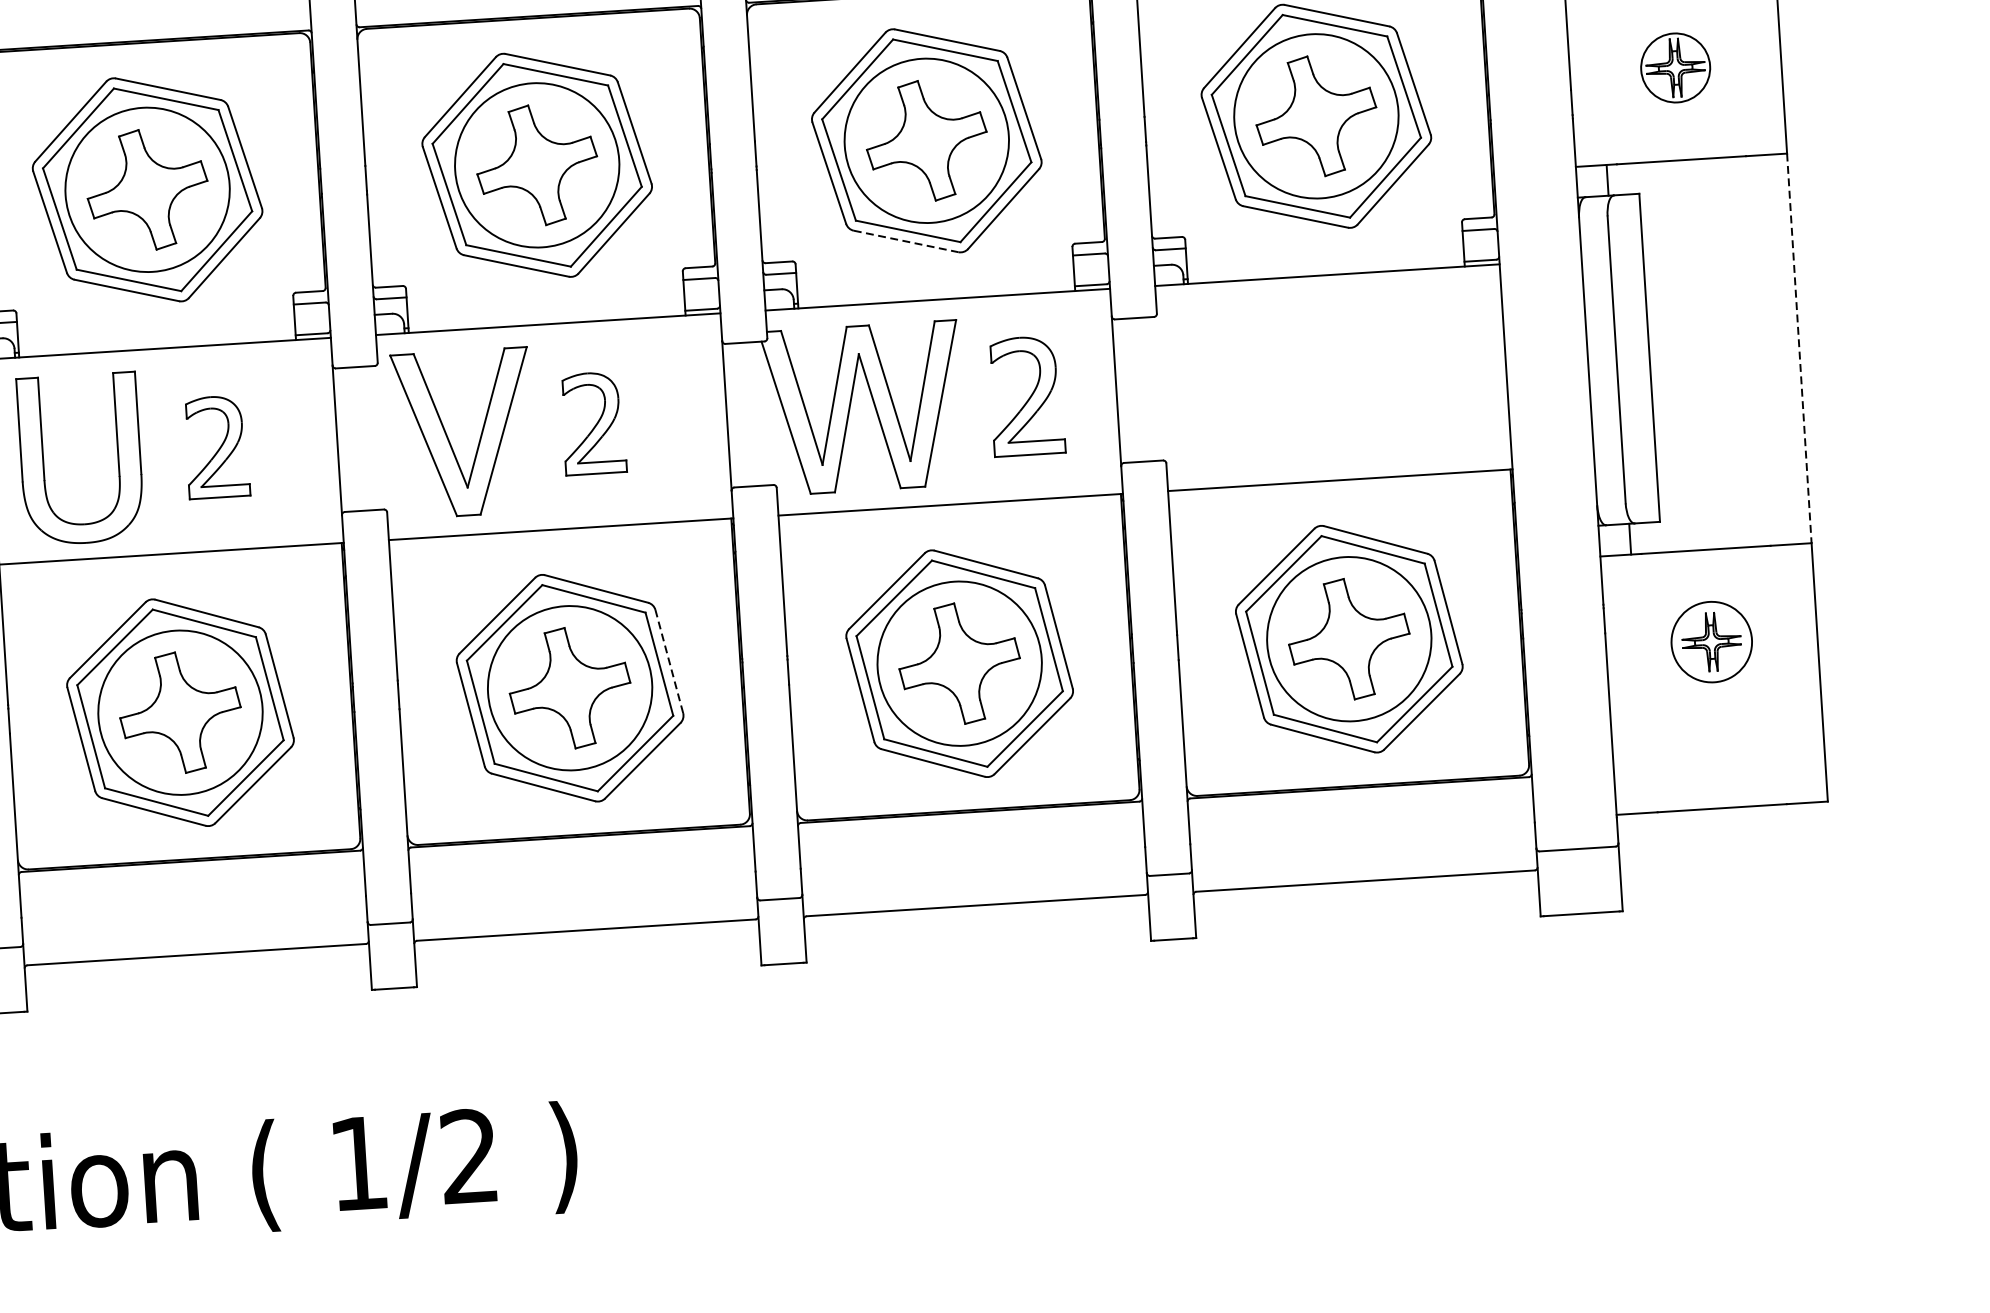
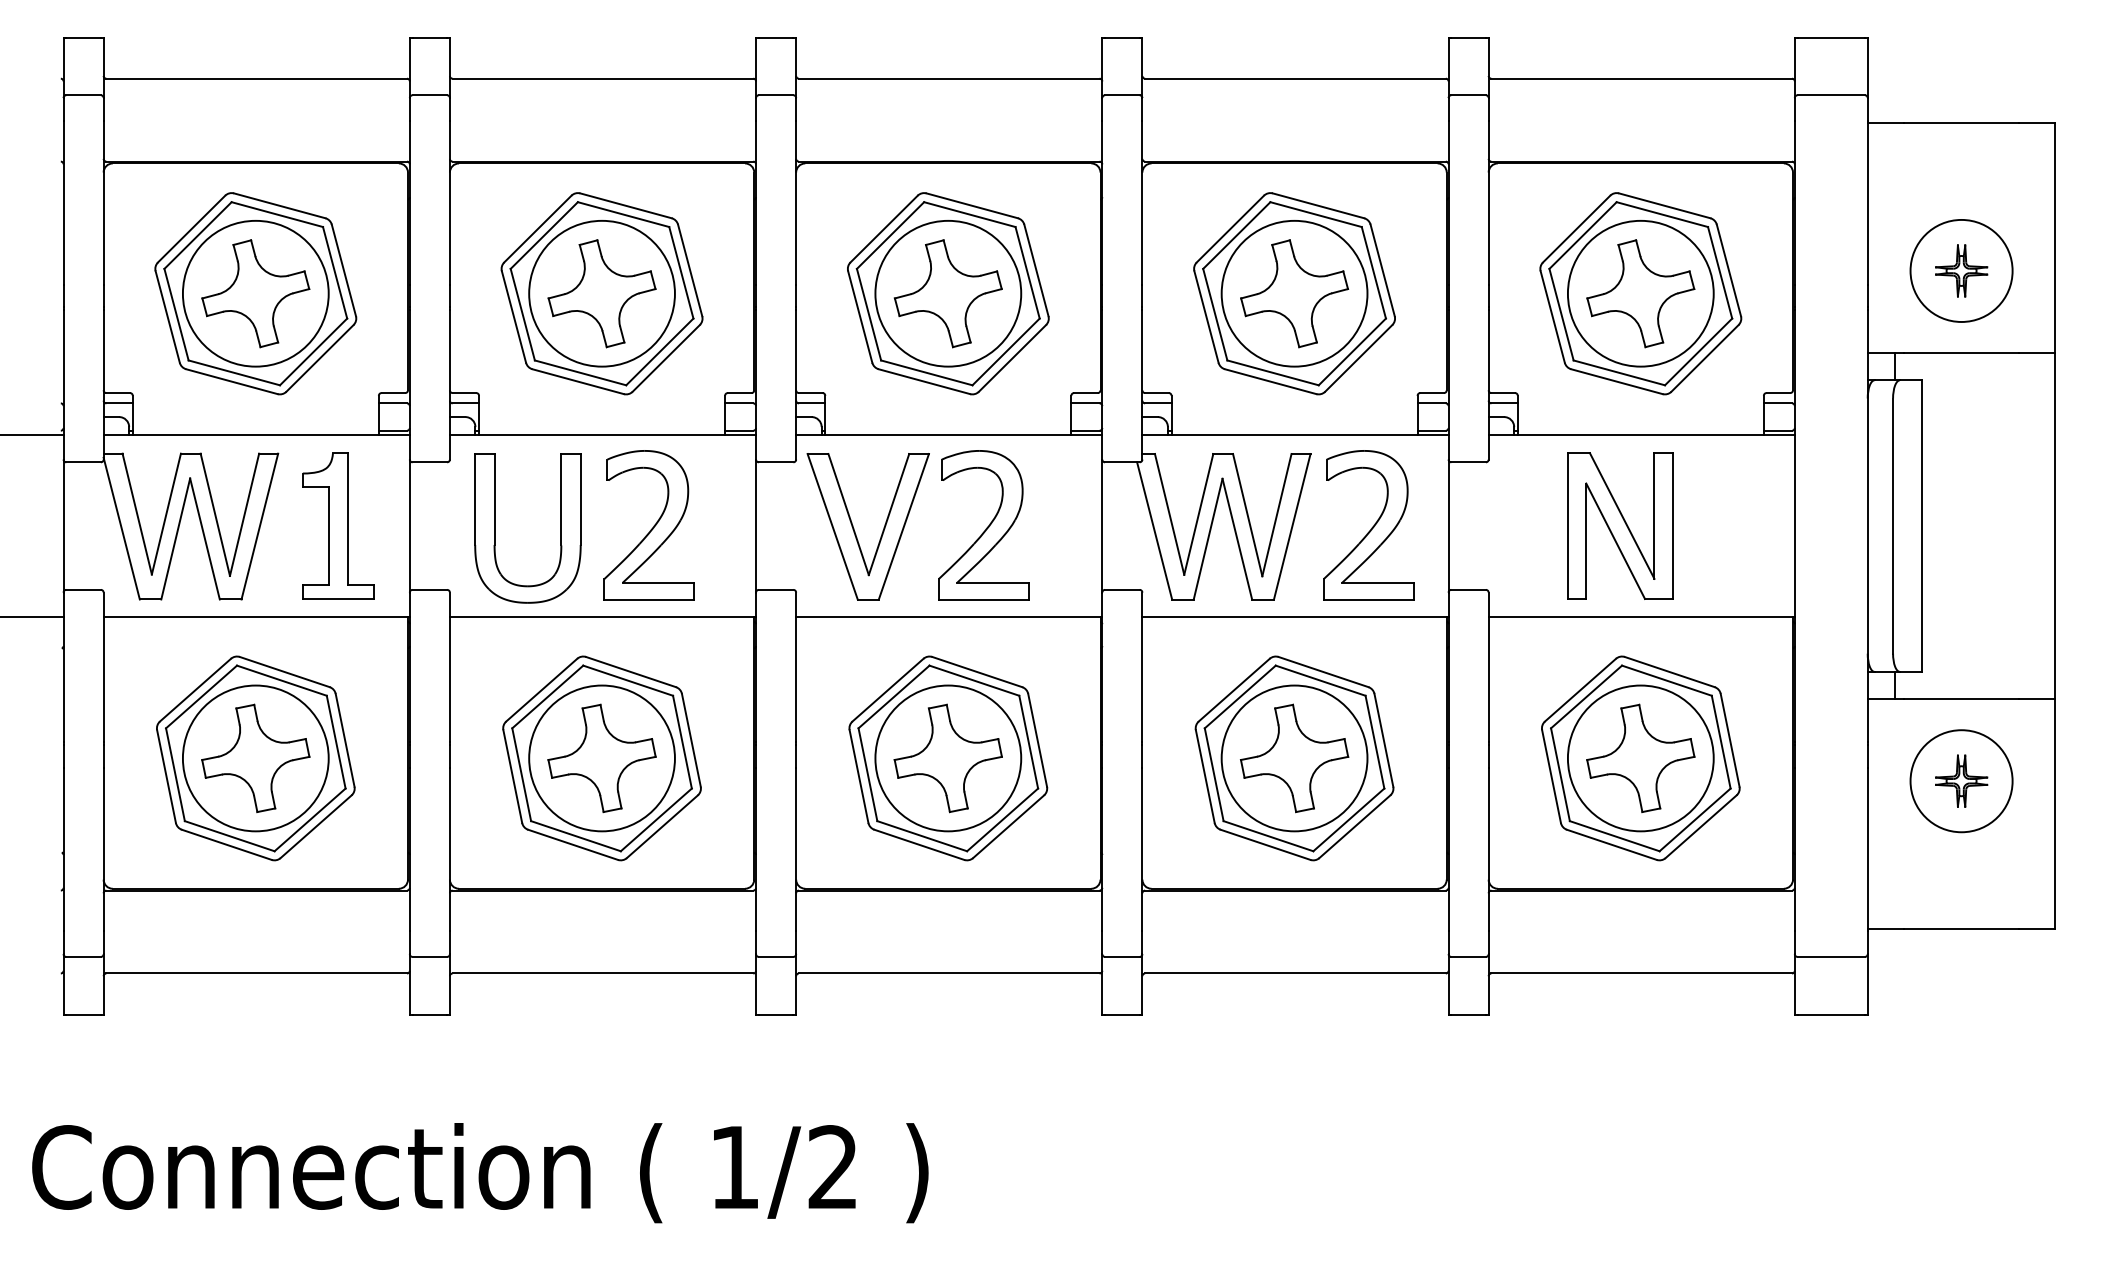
circle: (1675, 67) -> (1961, 270), size x1.67
line: (907, 241) -> (1271, 381), dashed -> solid
line: (1799, 348) -> (2055, 526), dashed -> solid
part: (1309, 378) -> (1620, 525), added
part: (1026, 396) -> (1368, 525), size x1.43
part: (593, 423) -> (983, 525), size x1.67
part: (216, 447) -> (648, 525), size x1.67
circle: (1711, 642) -> (1961, 781), size x1.43
line: (669, 660) -> (1037, 739), dashed -> solid

